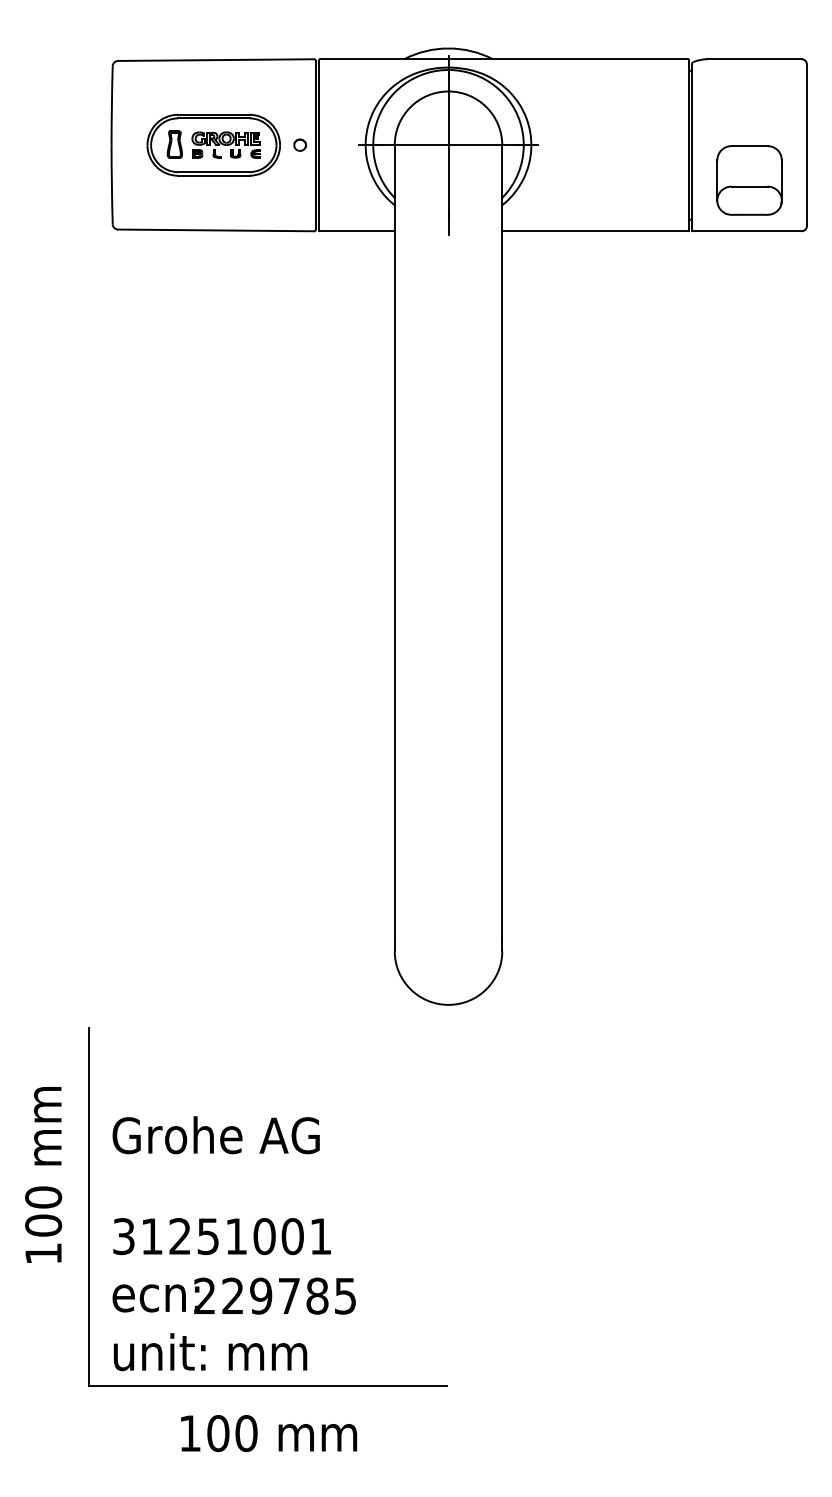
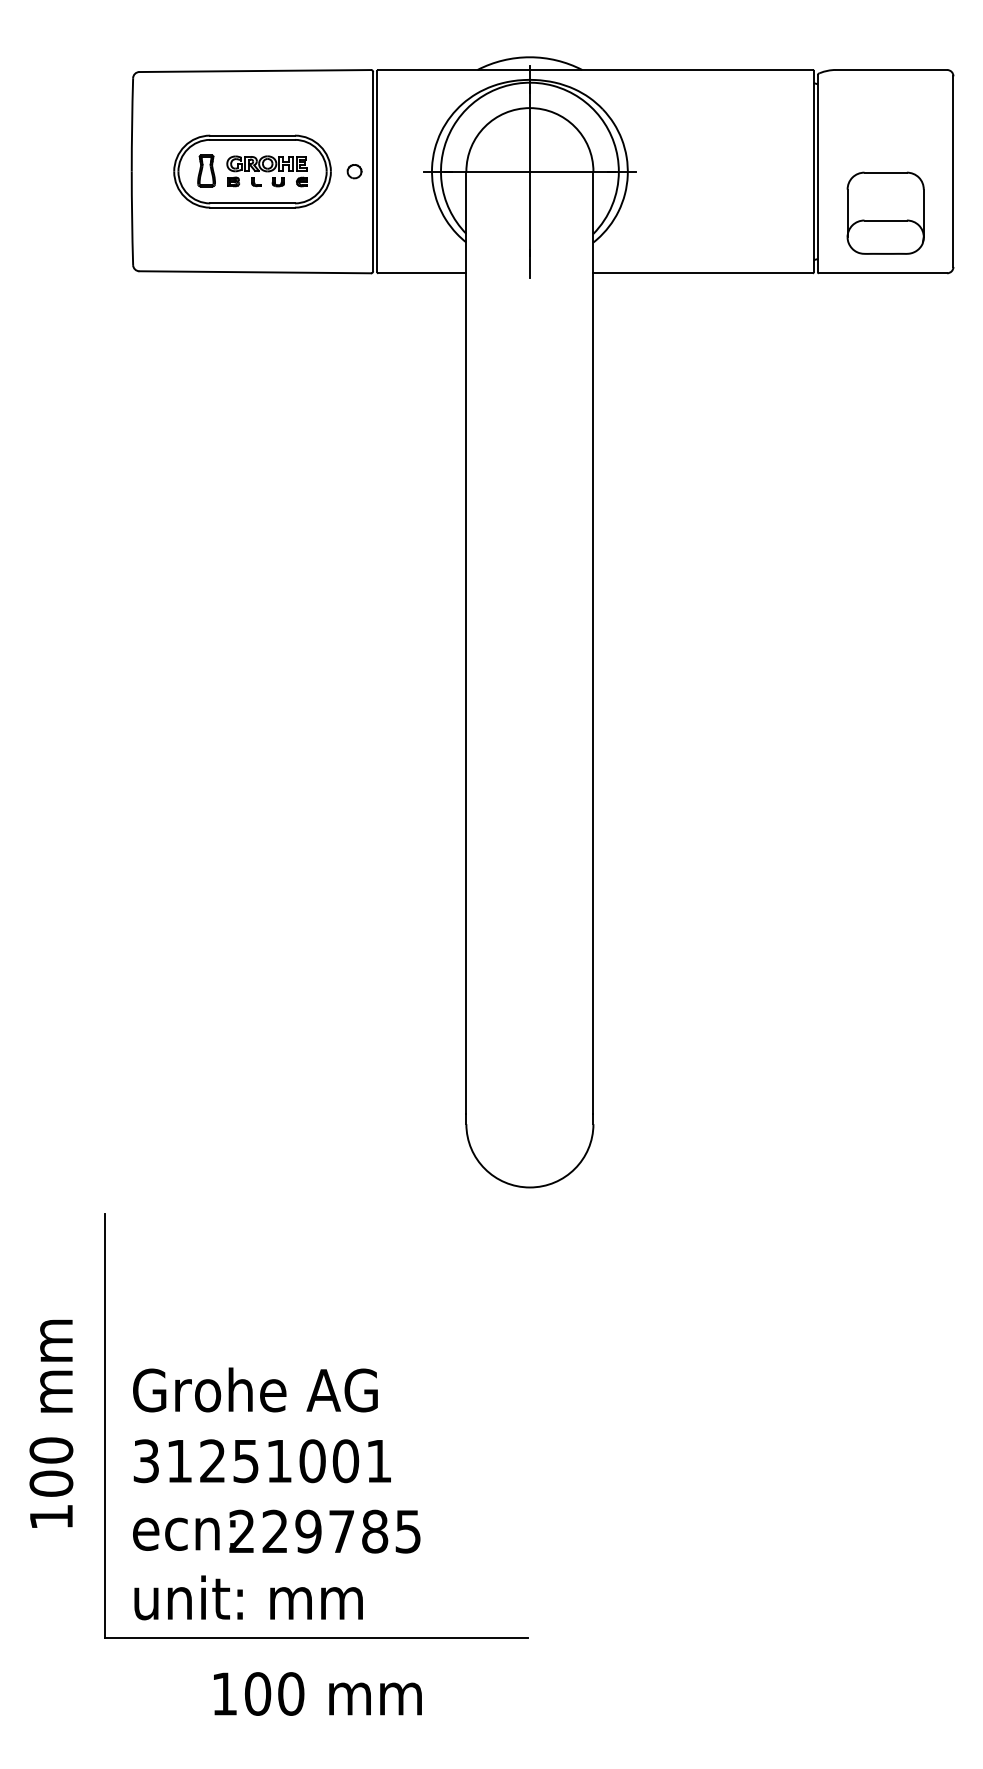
text: (215, 1135) -> (254, 1390), moved
text: (43, 1174) -> (51, 1423), moved

